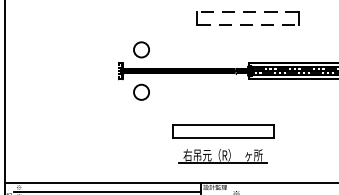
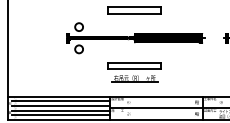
line: (247, 12) -> (134, 7), dashed -> solid
line: (249, 23) -> (135, 13), dashed -> solid
part: (222, 144) -> (134, 72), moved

